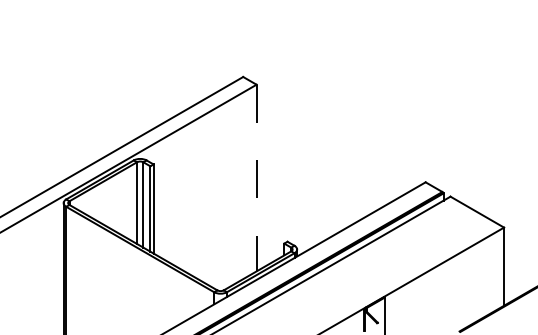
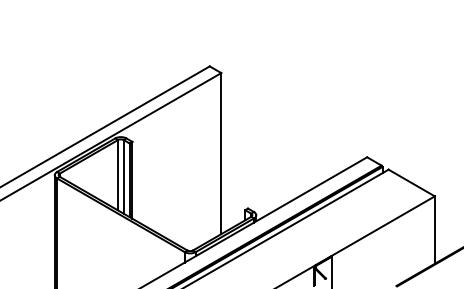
line: (256, 177) -> (221, 153), dashed -> solid

